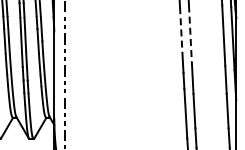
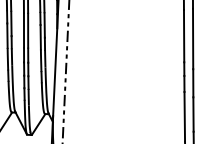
line: (181, 33) -> (184, 36), dashed -> solid
line: (190, 36) -> (193, 39), dashed -> solid

